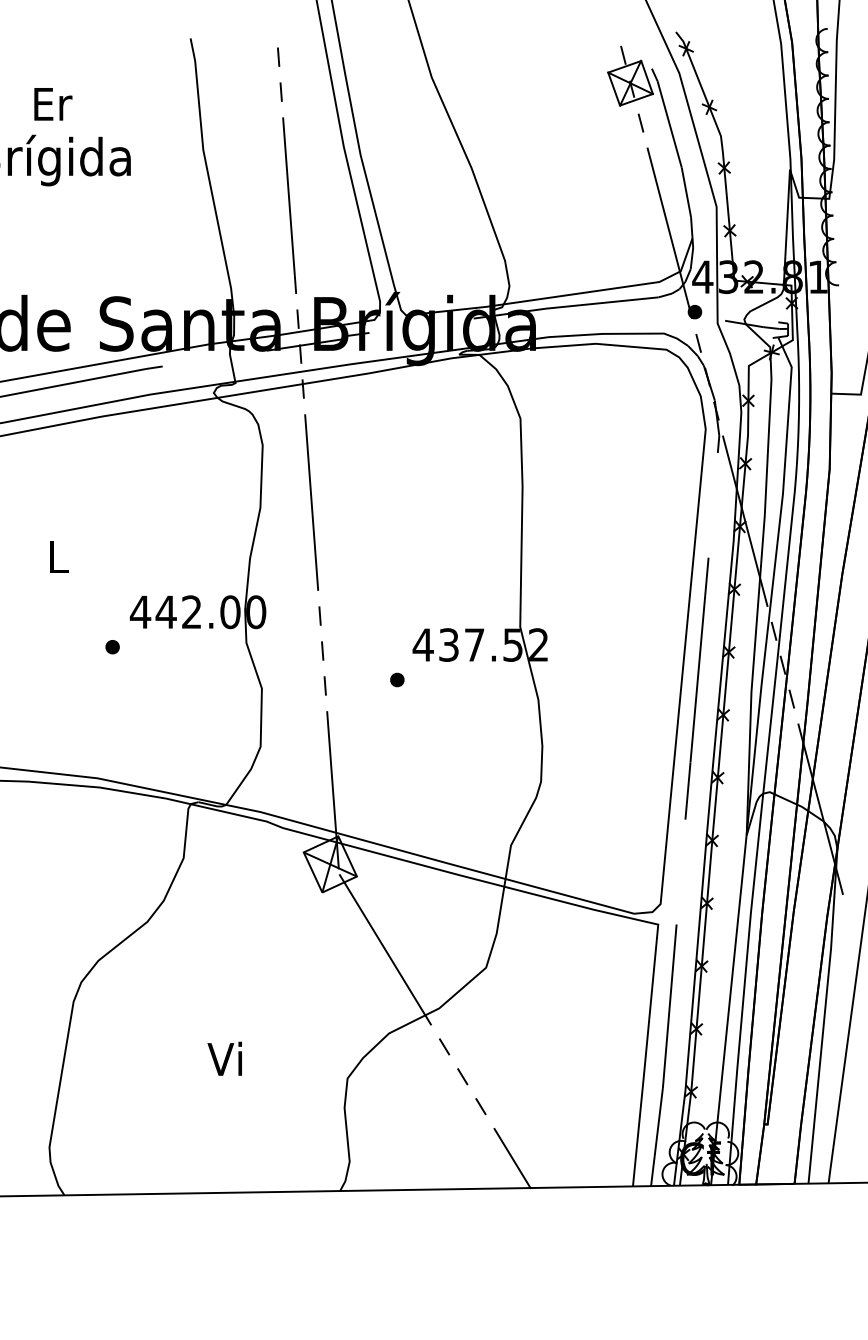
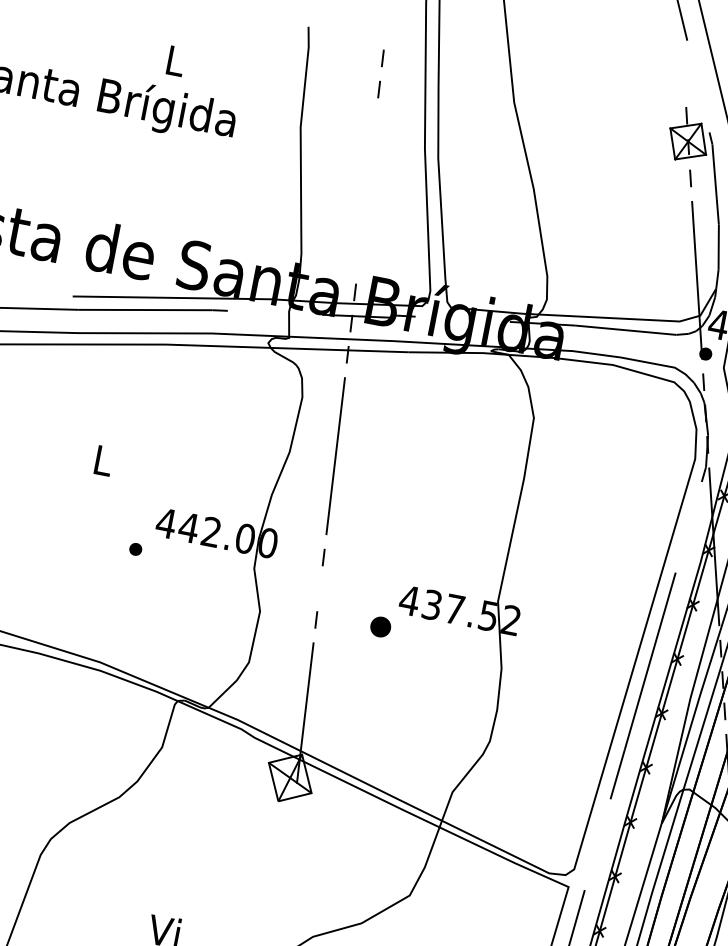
text: (53, 104) -> (176, 61), Er -> L
line: (289, 205) -> (367, 190), removed
line: (322, 650) -> (319, 588), removed
part: (397, 679) -> (381, 626), size x1.6
line: (384, 949) -> (323, 862), removed

